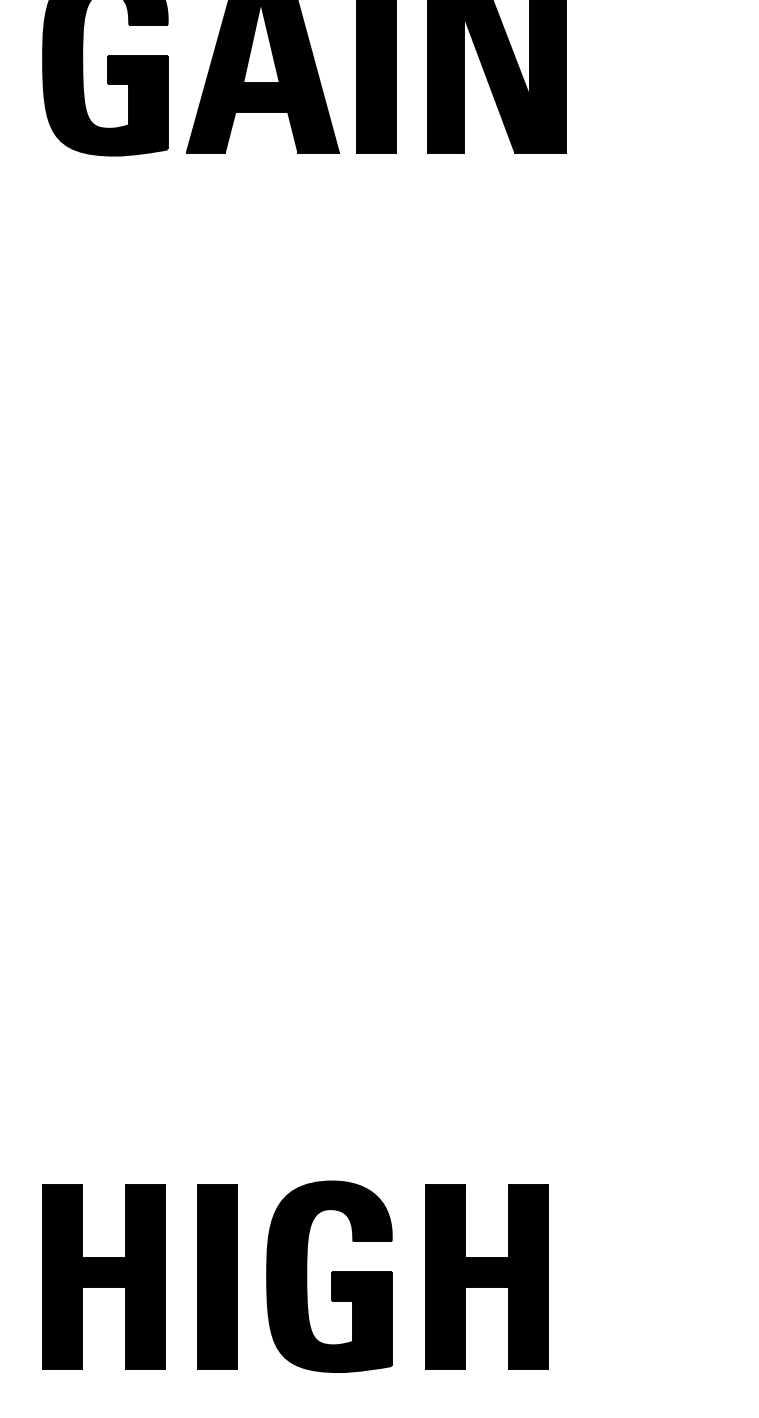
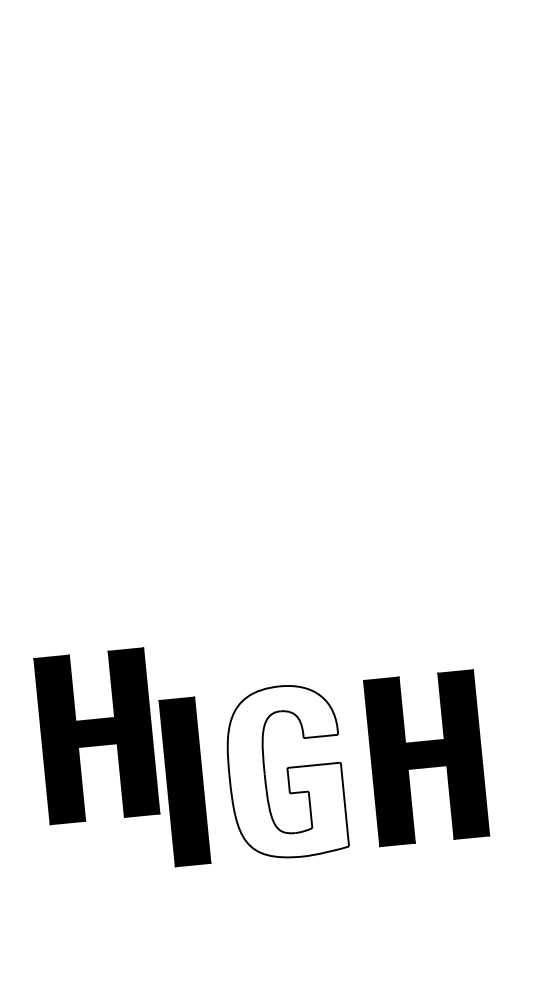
part: (103, 1276) -> (96, 736), moved
fill: (329, 1276) -> (285, 771), removed

